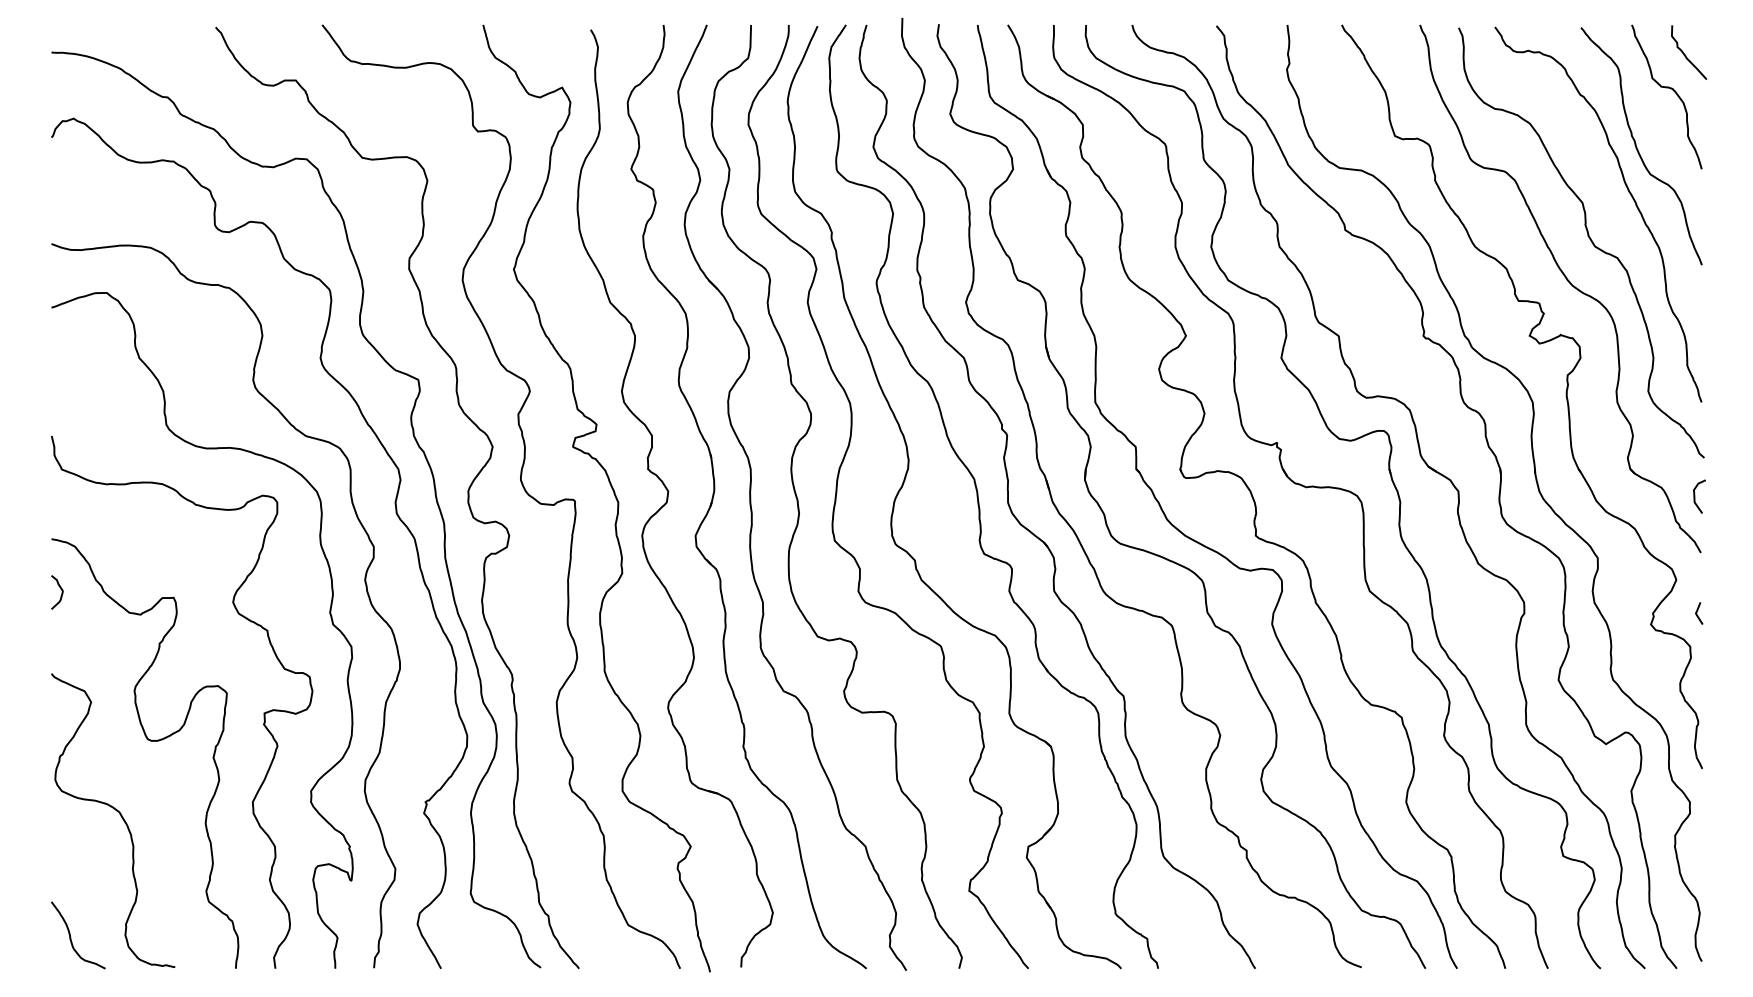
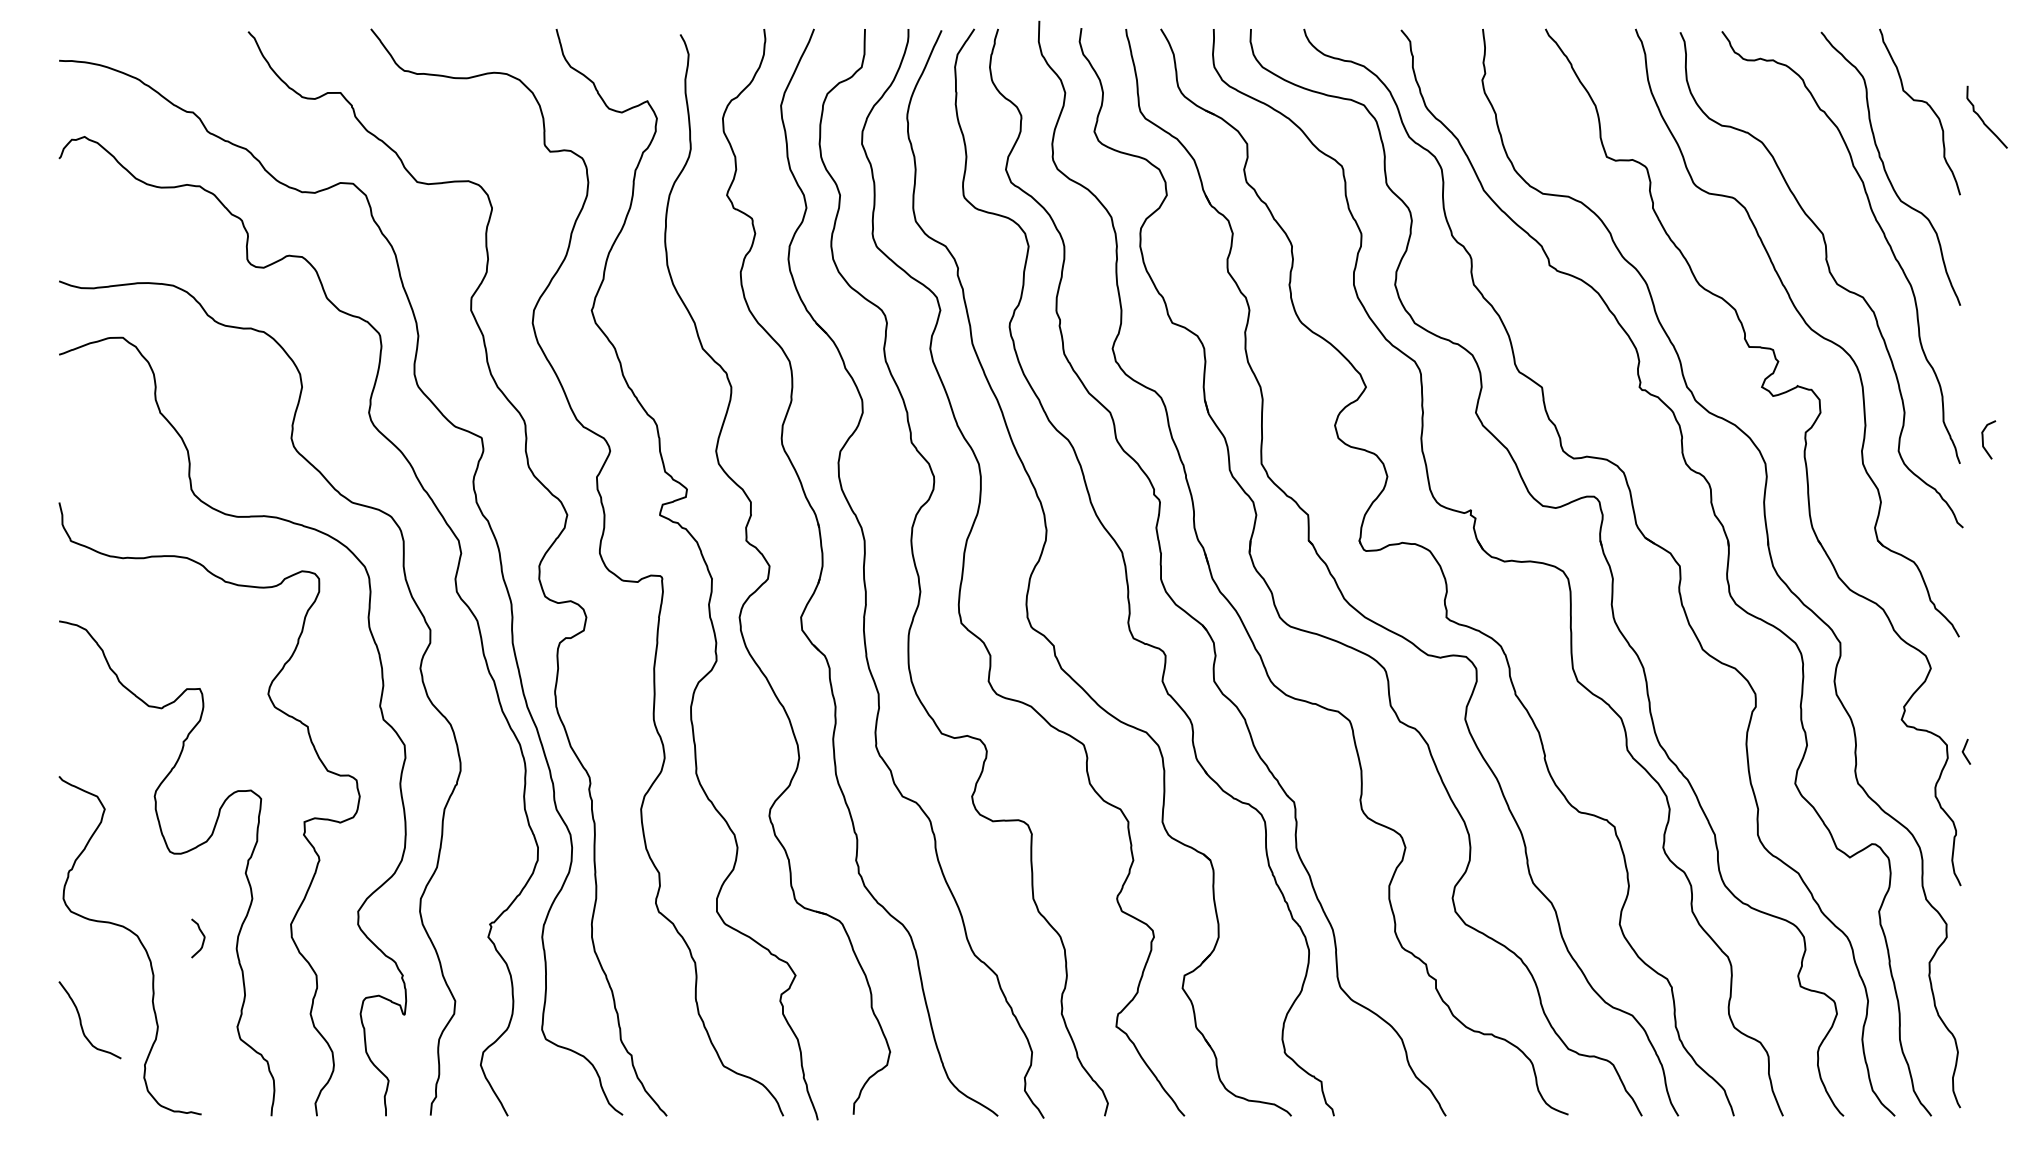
curve: (1686, 55) -> (1984, 120), moved
curve: (1695, 496) -> (1984, 439), moved
curve: (61, 592) -> (203, 938), moved
line: (1697, 613) -> (1964, 751), moved
curve: (71, 937) -> (82, 1022), moved

